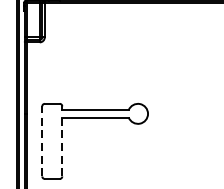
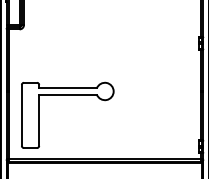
line: (41, 140) -> (21, 114), dashed -> solid
line: (62, 147) -> (39, 120), dashed -> solid

